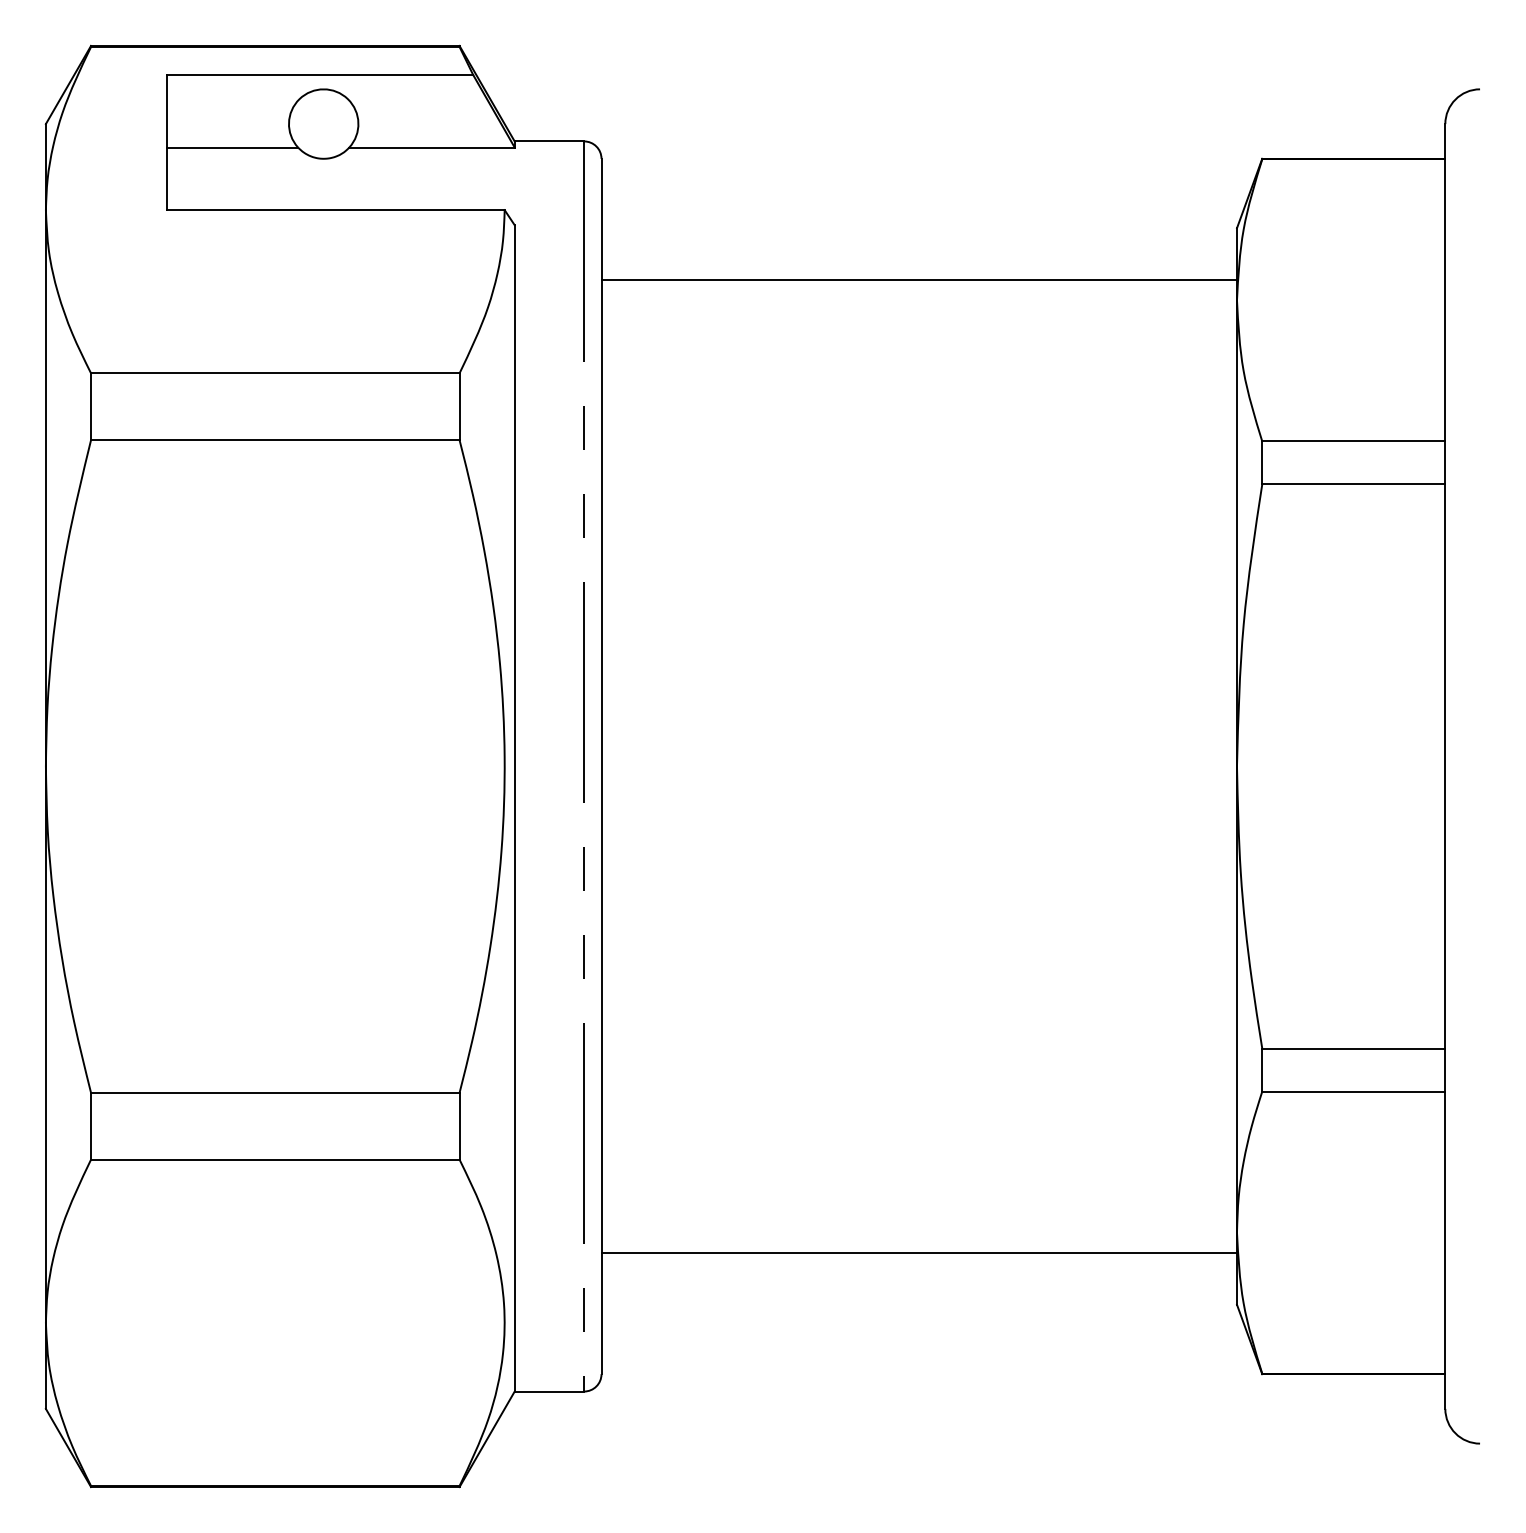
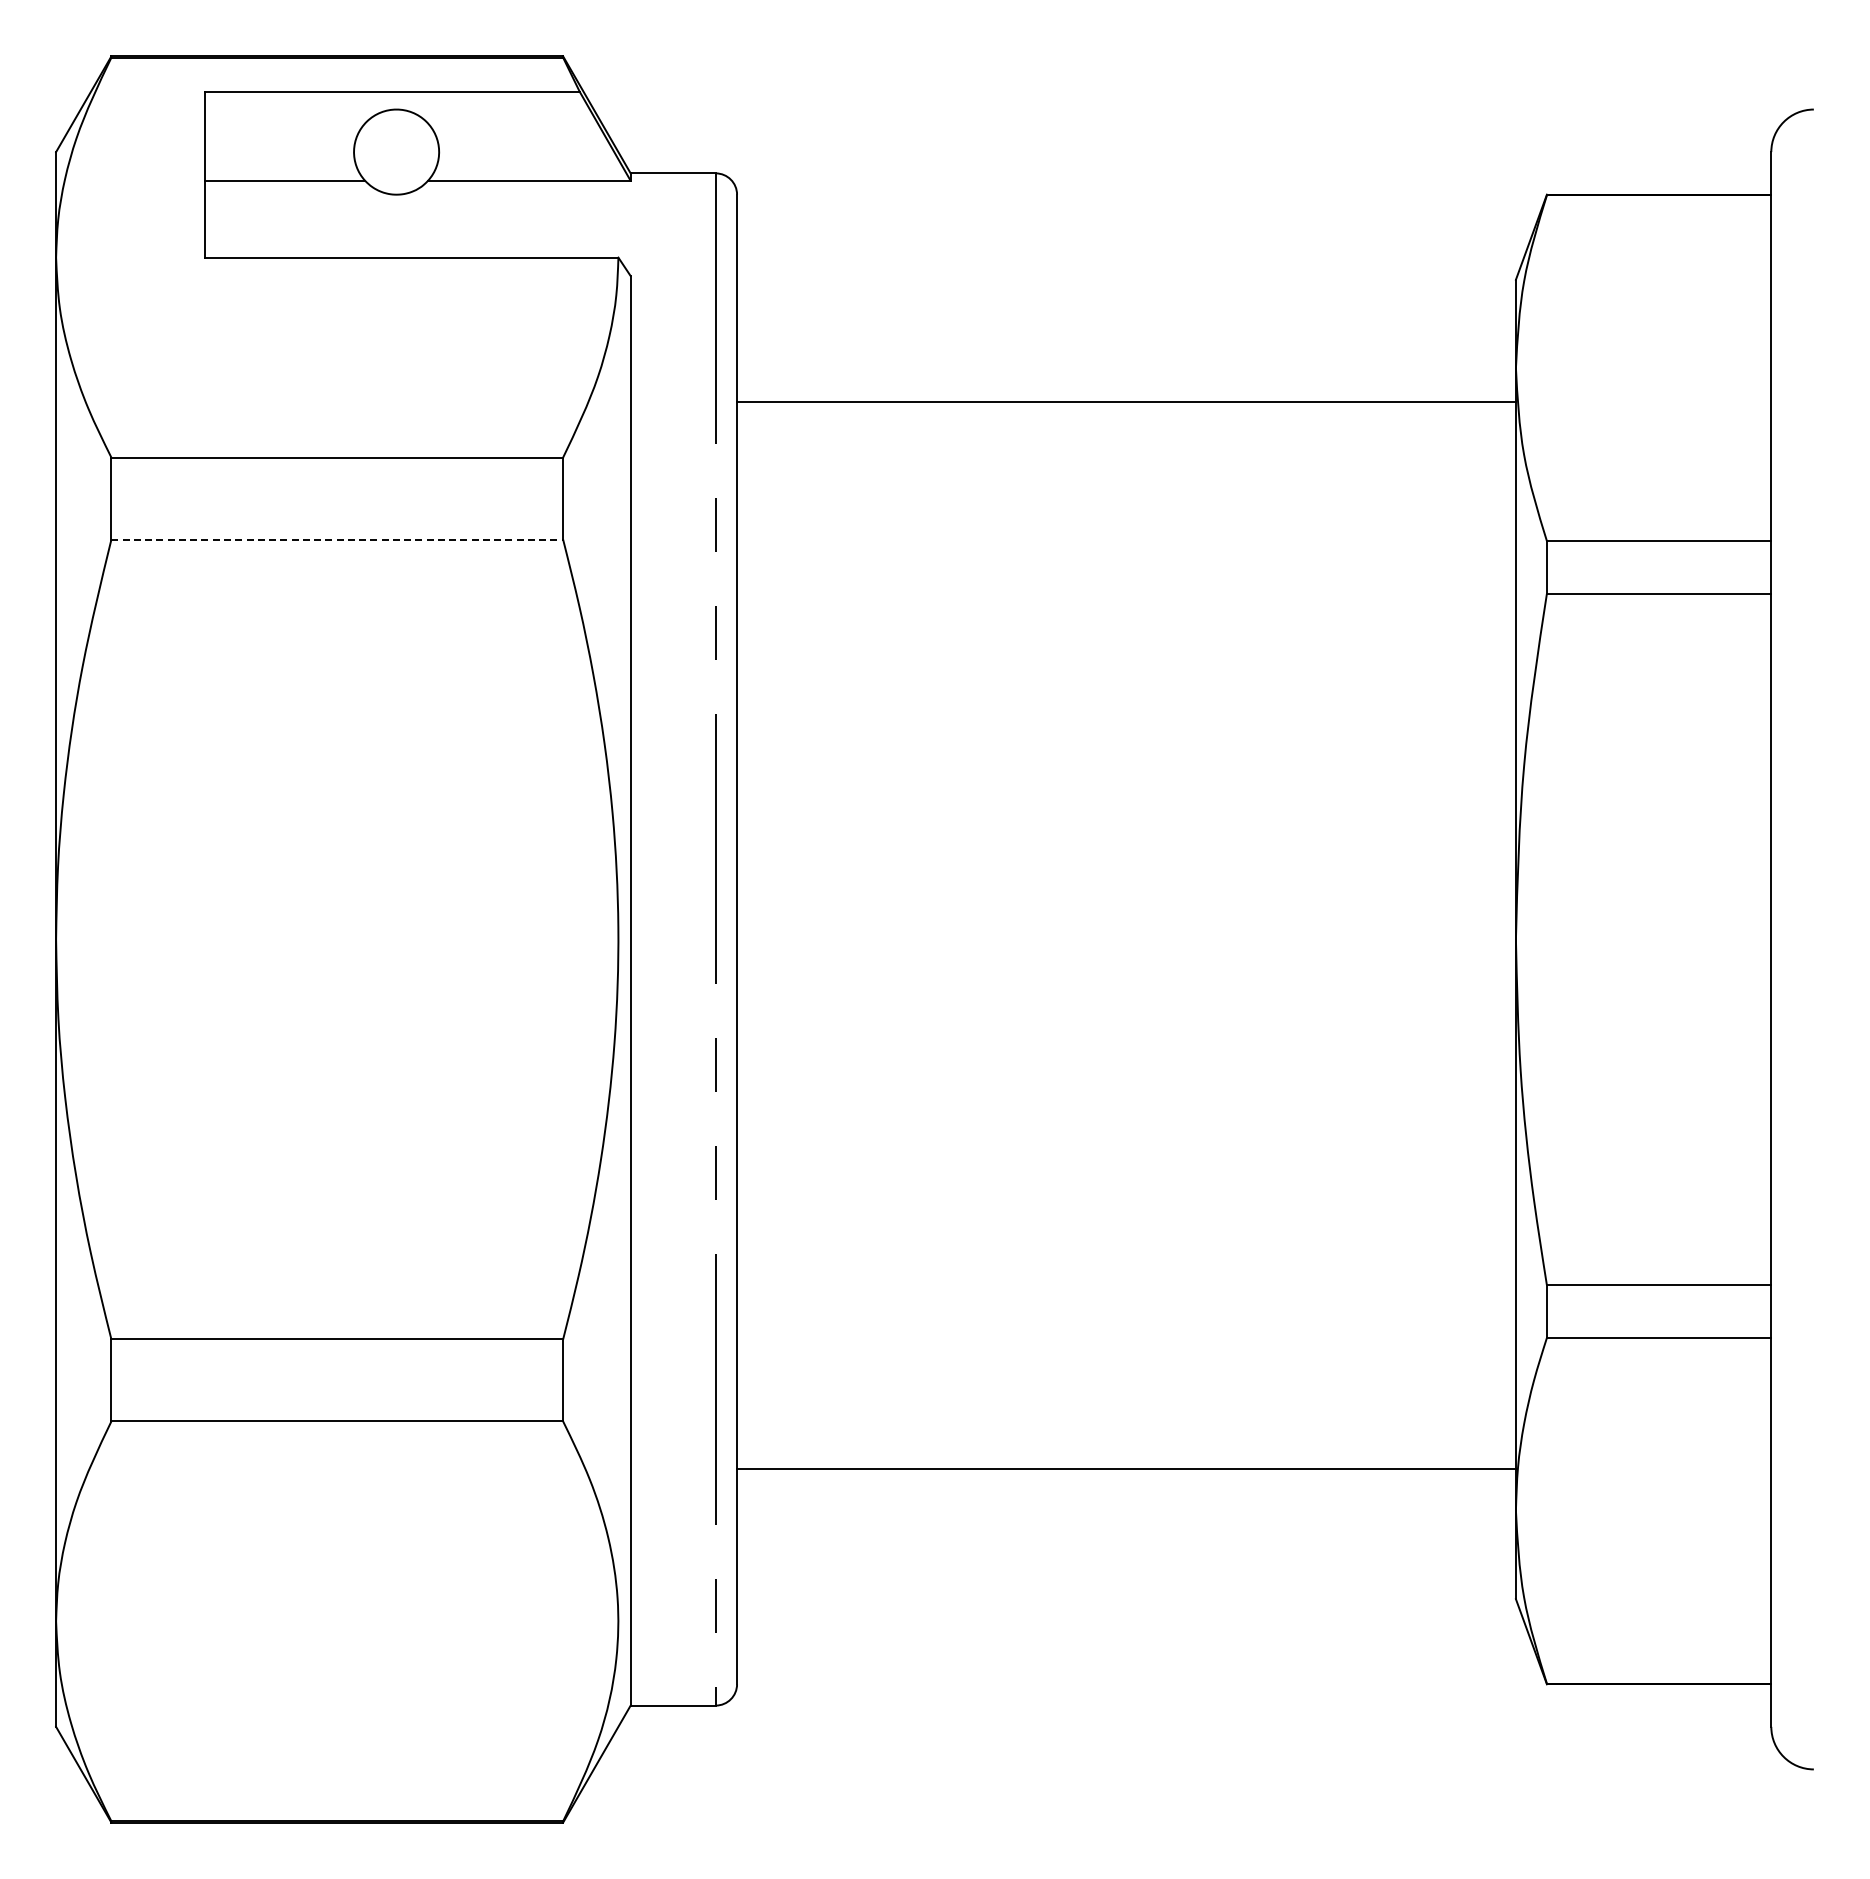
line: (919, 280) -> (1126, 401), moved
line: (275, 440) -> (337, 539), solid -> dashed
line: (919, 1252) -> (1126, 1469), moved

